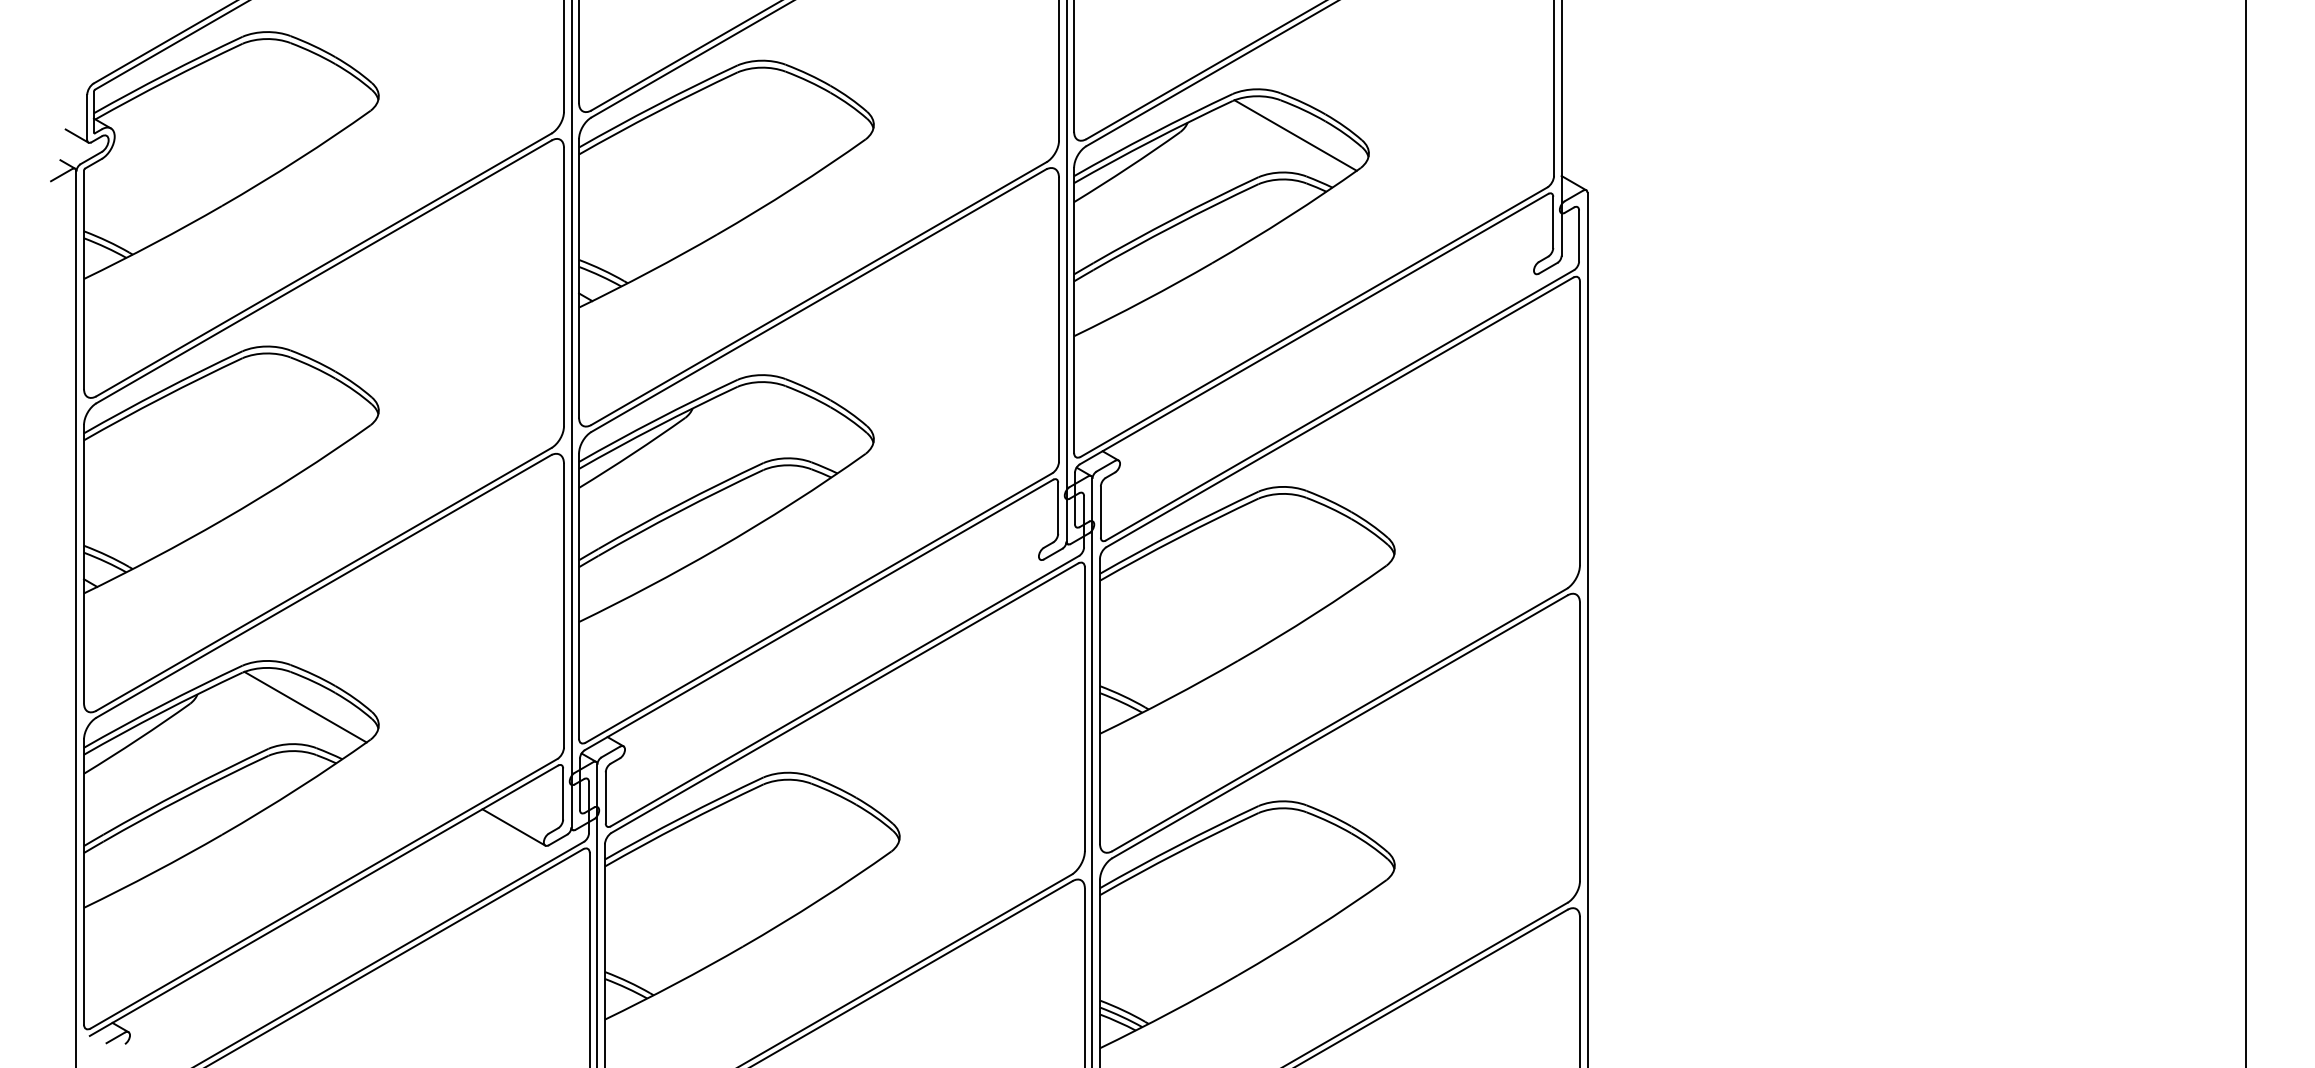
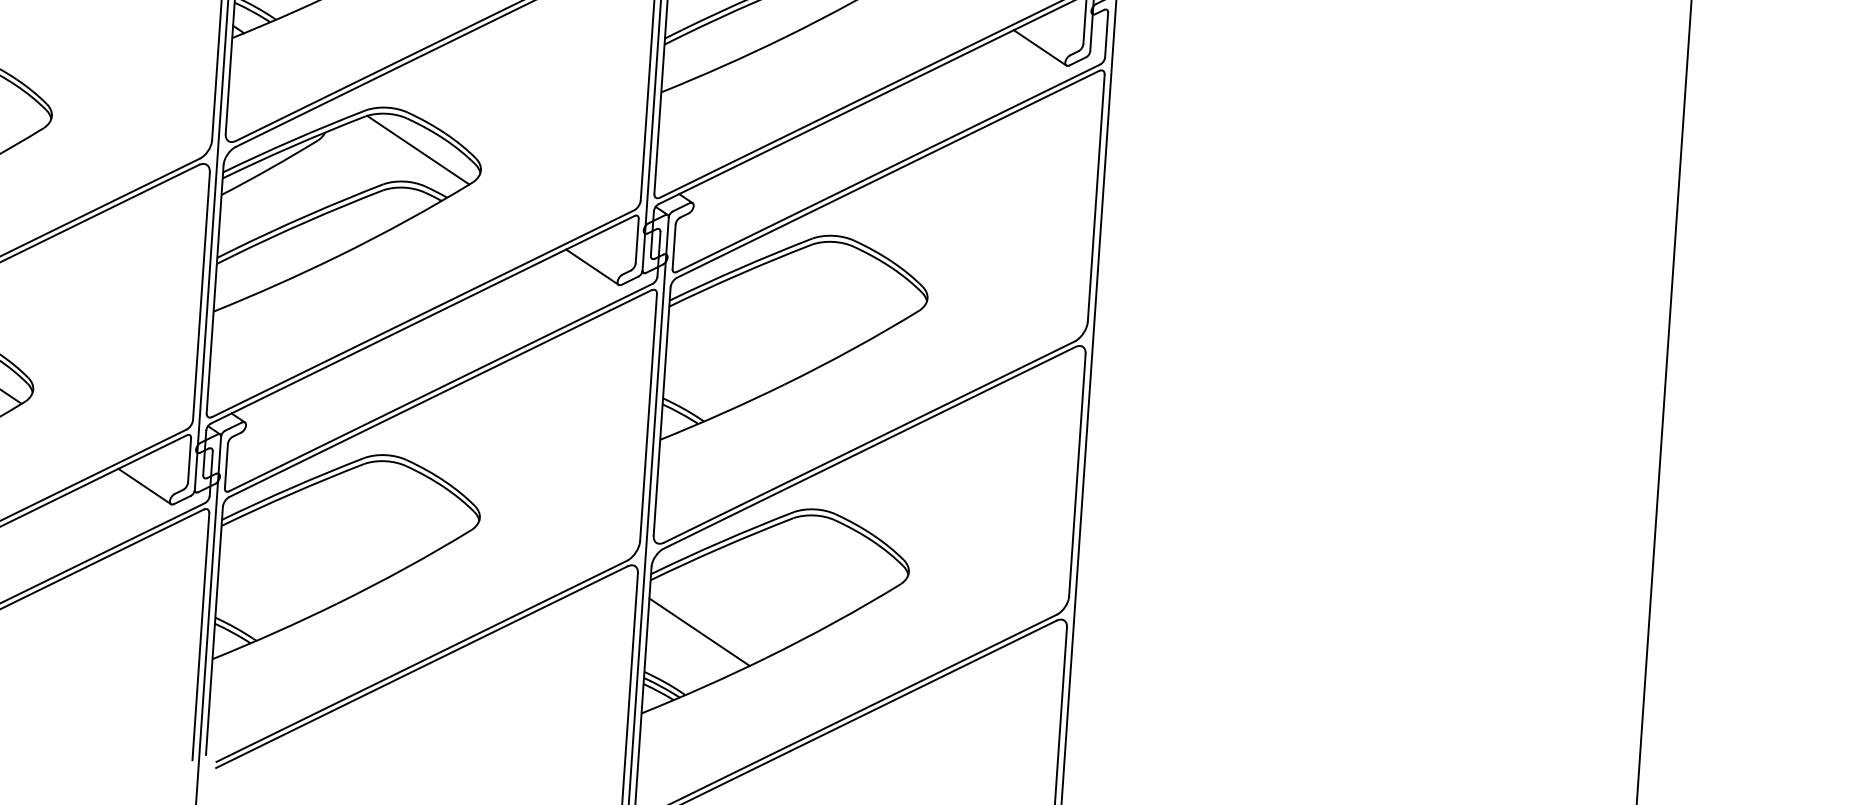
line: (1503, 255) -> (1039, 47), added
line: (800, 421) -> (418, 150), added
line: (1008, 541) -> (592, 267), added
line: (1159, 950) -> (699, 631), added

